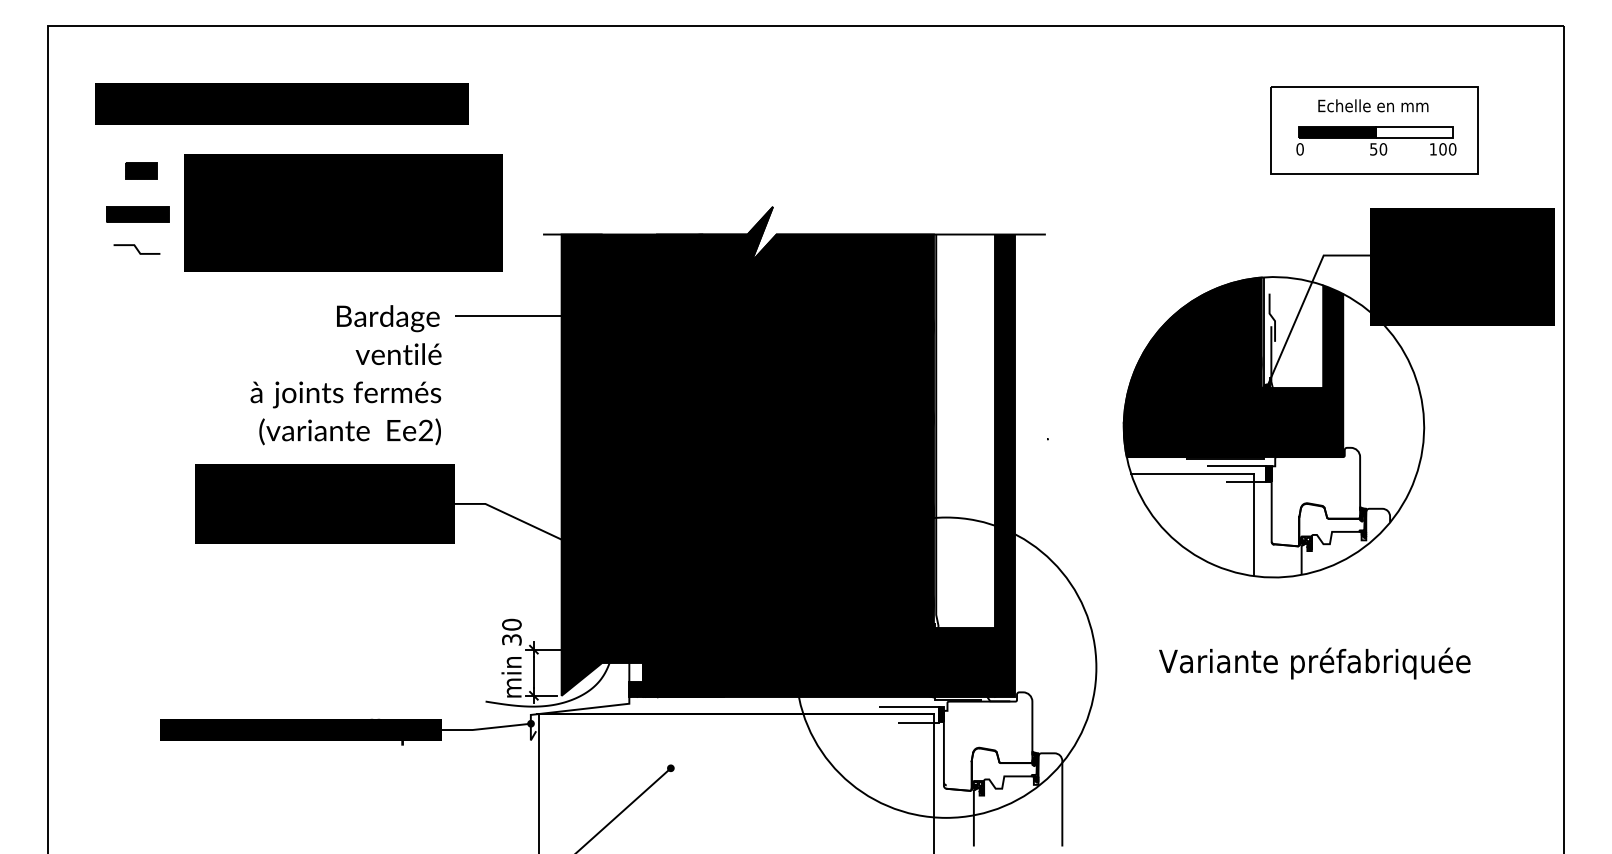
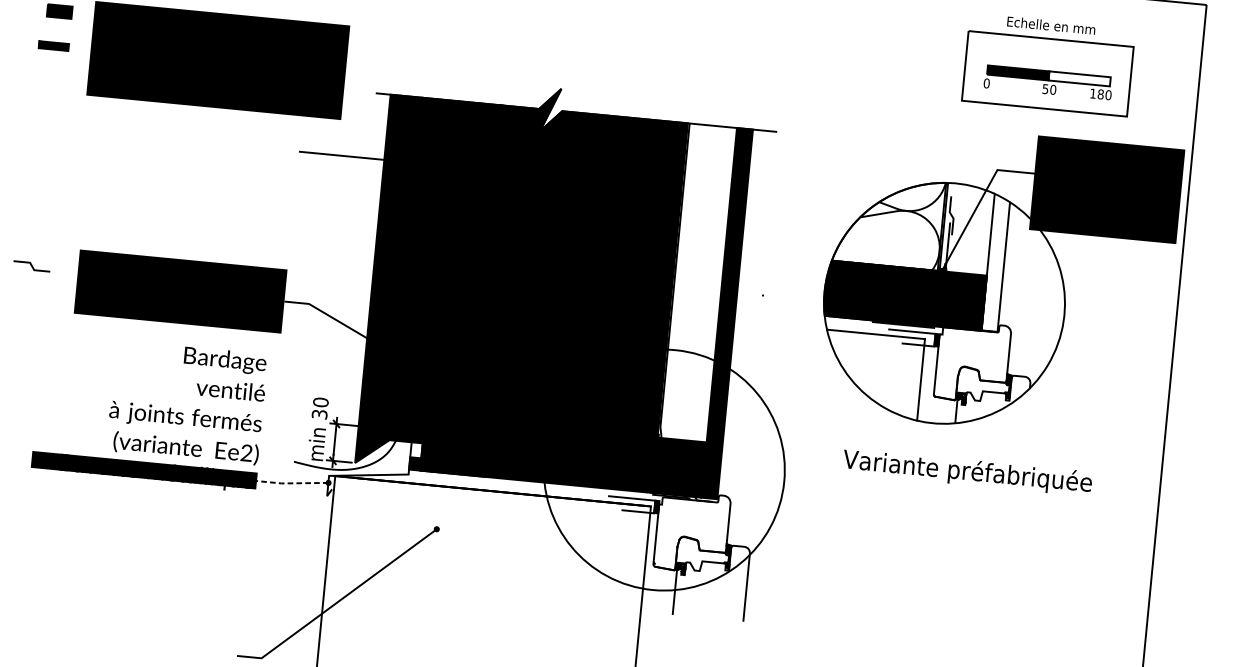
text: (1373, 105) -> (1051, 25), moved
text: (1442, 149) -> (1100, 94), 100 -> 180
part: (137, 214) -> (53, 46), size x0.6
line: (136, 249) -> (31, 266), moved
fill: (1195, 332) -> (889, 221), removed
fill: (1333, 370) -> (996, 262), removed
text: (345, 375) -> (186, 403), moved
text: (1314, 663) -> (967, 472), moved
line: (485, 728) -> (291, 483), solid -> dashed

